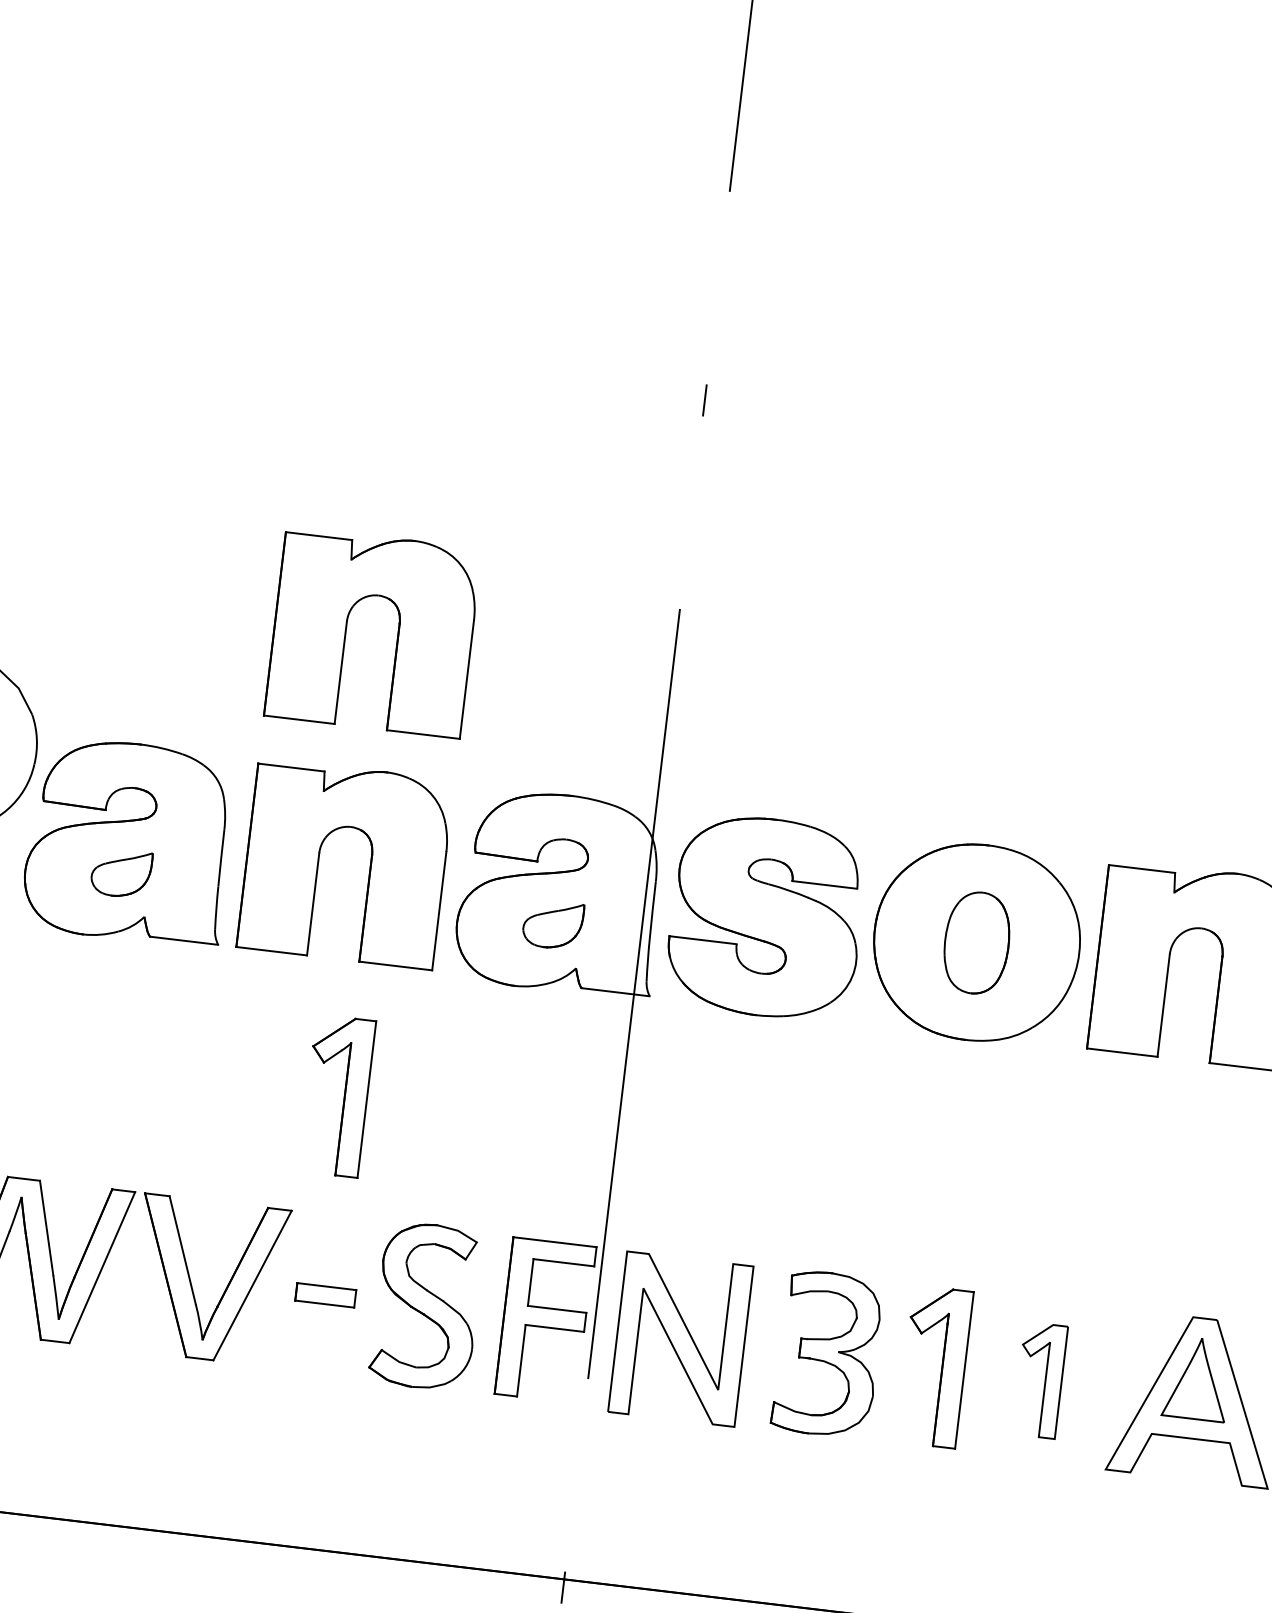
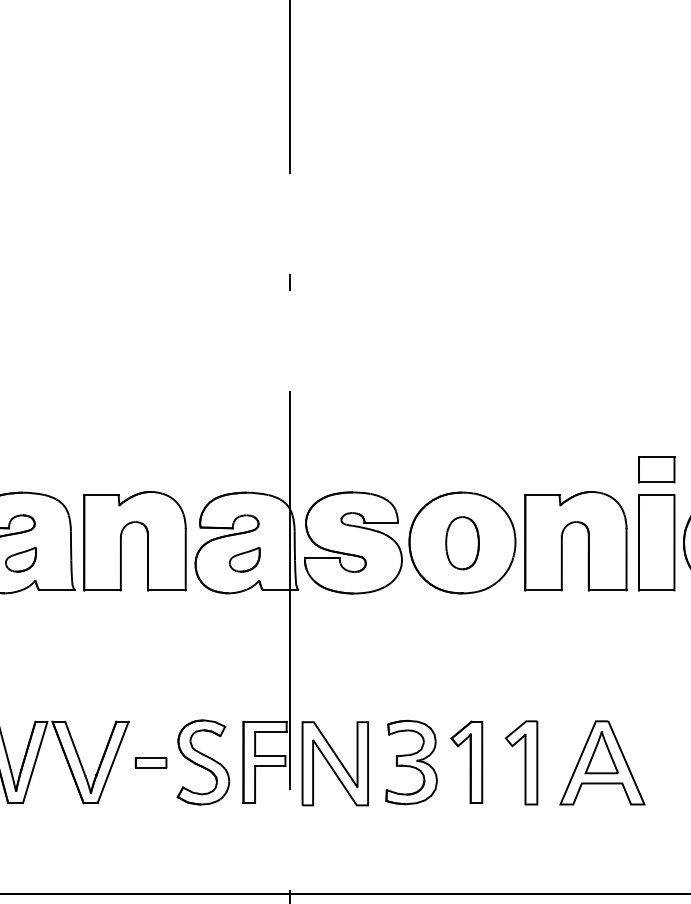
part: (347, 629) -> (121, 421), removed
part: (336, 1094) -> (144, 659), removed
part: (1040, 1379) -> (521, 762), size x1.43

